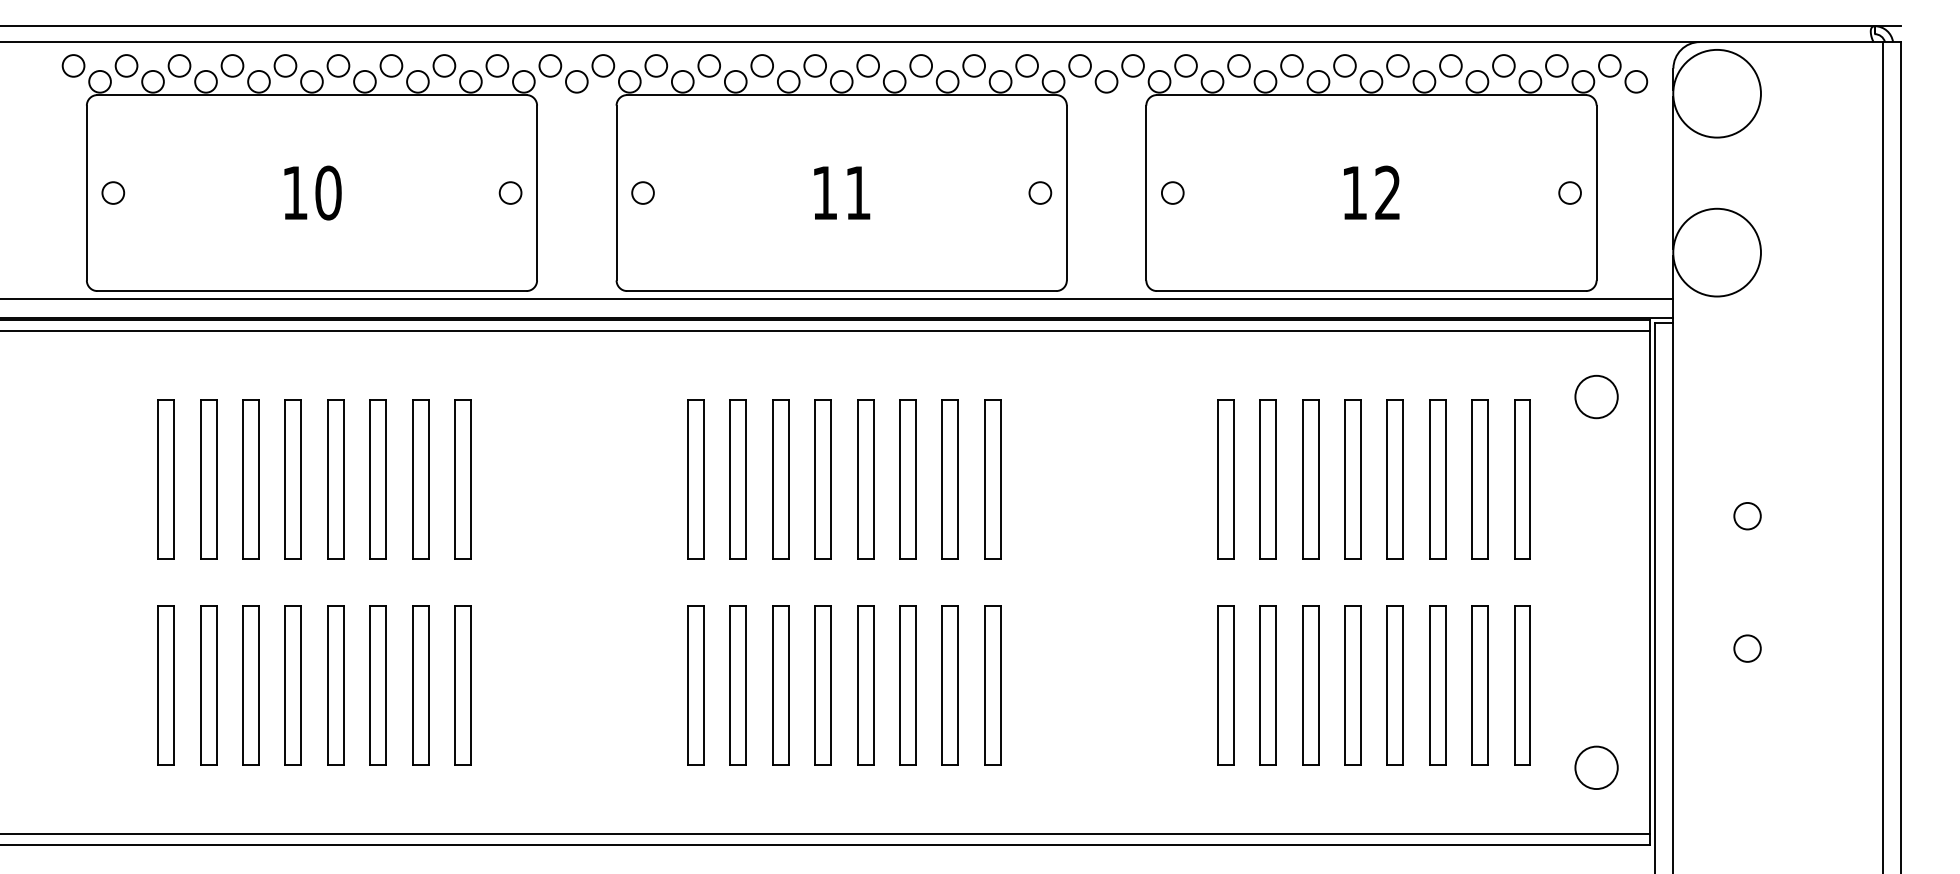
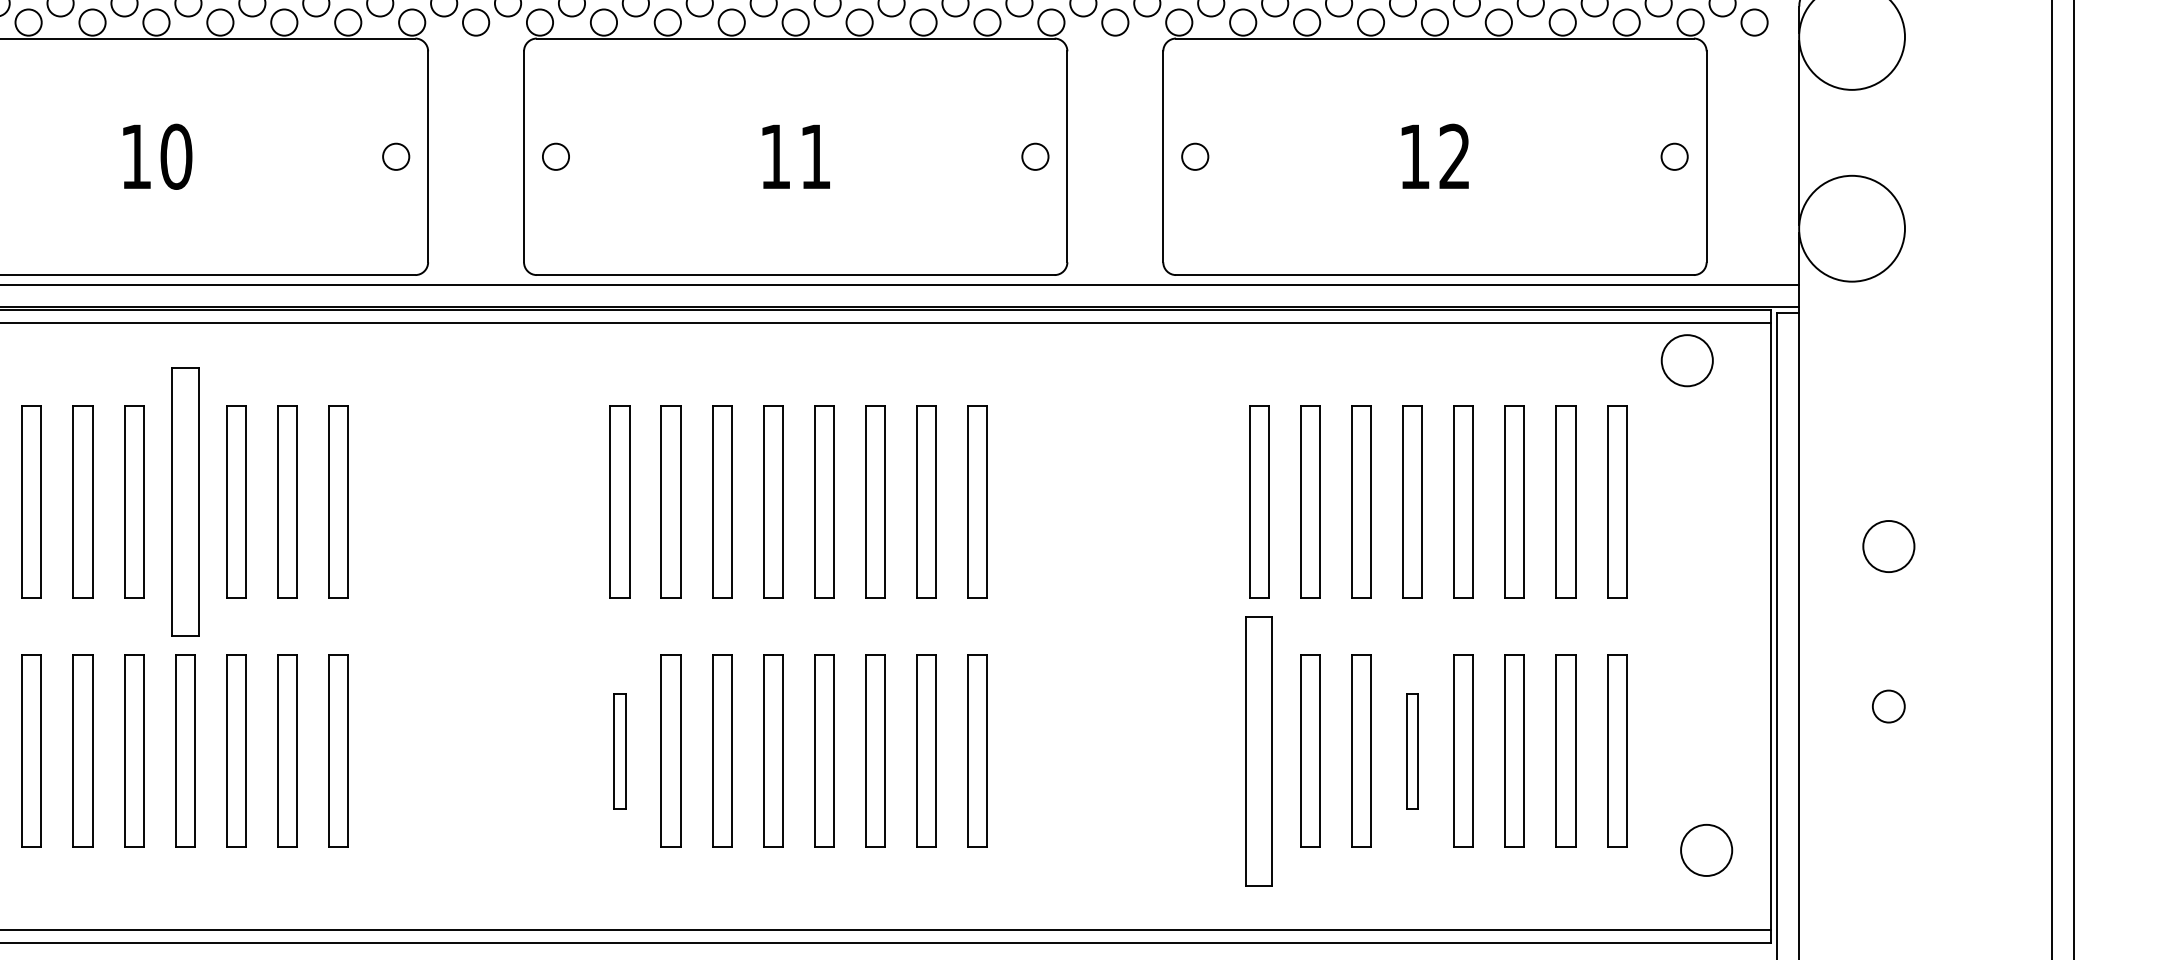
circle: (1596, 396) -> (1687, 360), moved
part: (335, 479) -> (184, 502), size x1.4
circle: (1747, 516) -> (1888, 547), size x1.6
part: (695, 685) -> (619, 751), size x0.6
part: (1225, 685) -> (1258, 751), size x1.4
part: (1352, 685) -> (1412, 751), size x0.6

